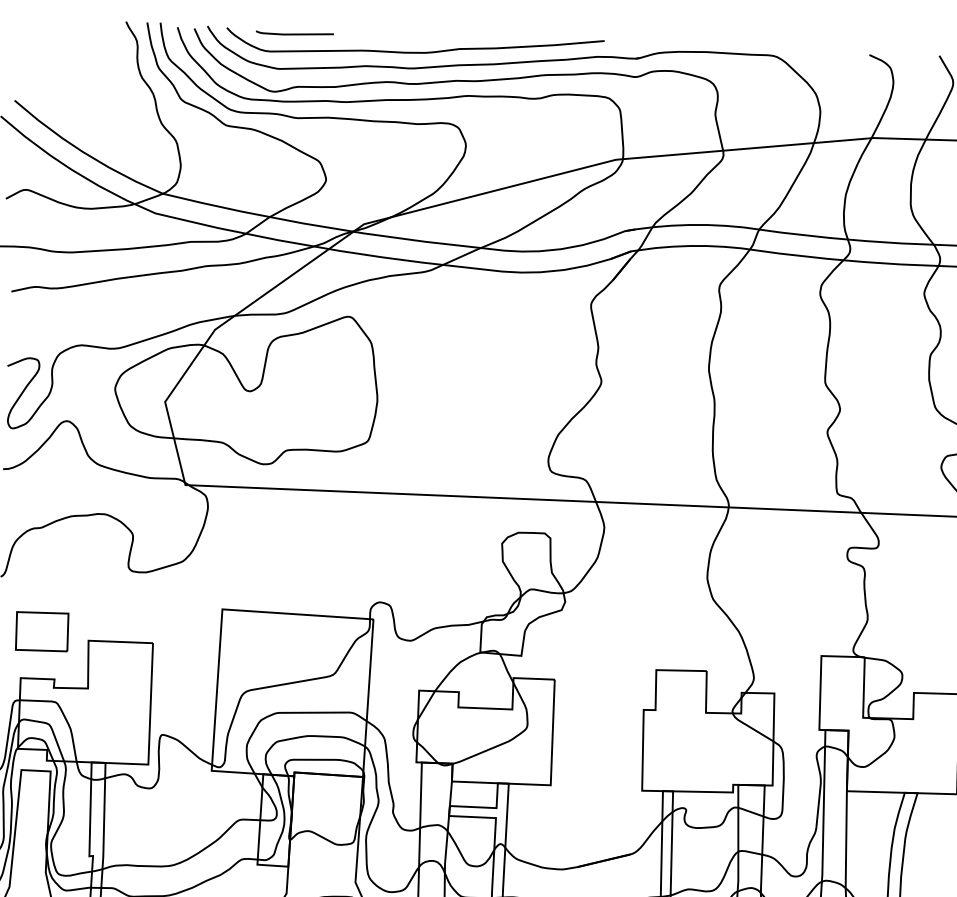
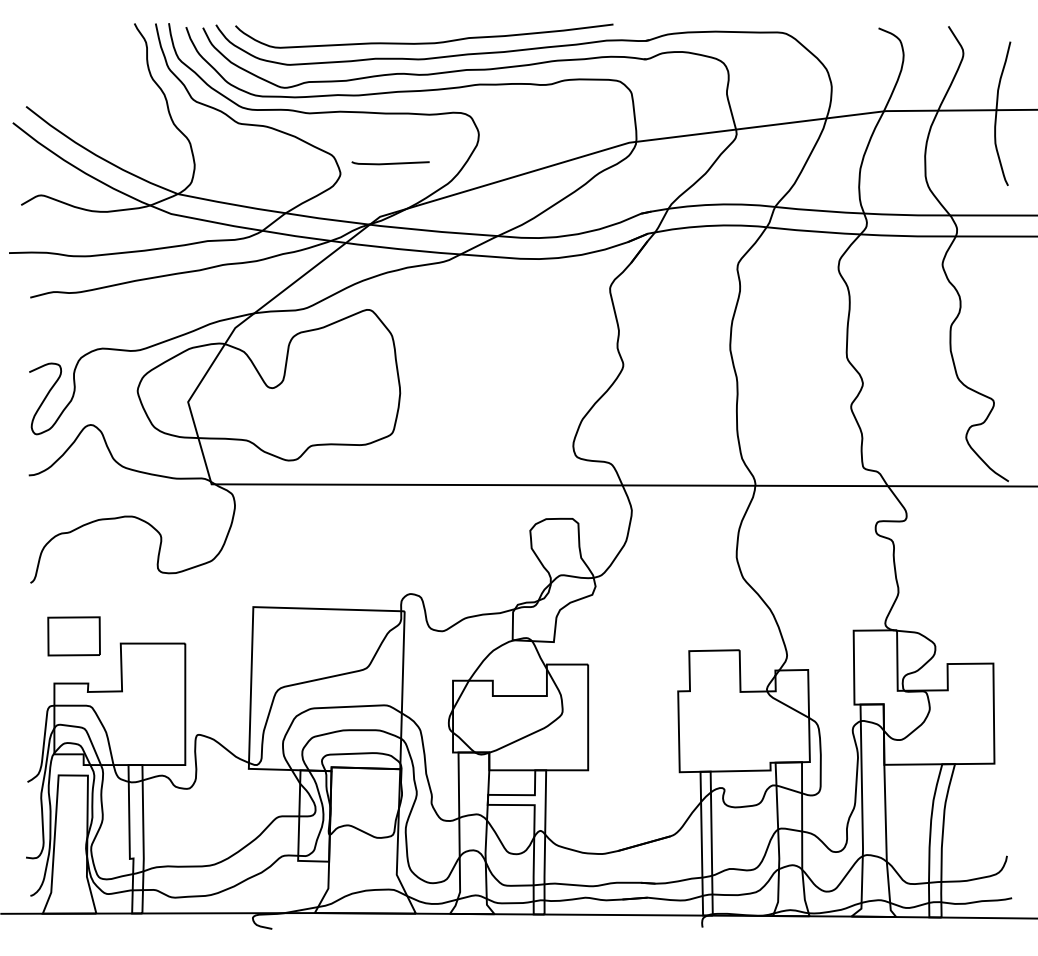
line: (294, 34) -> (390, 163), moved

